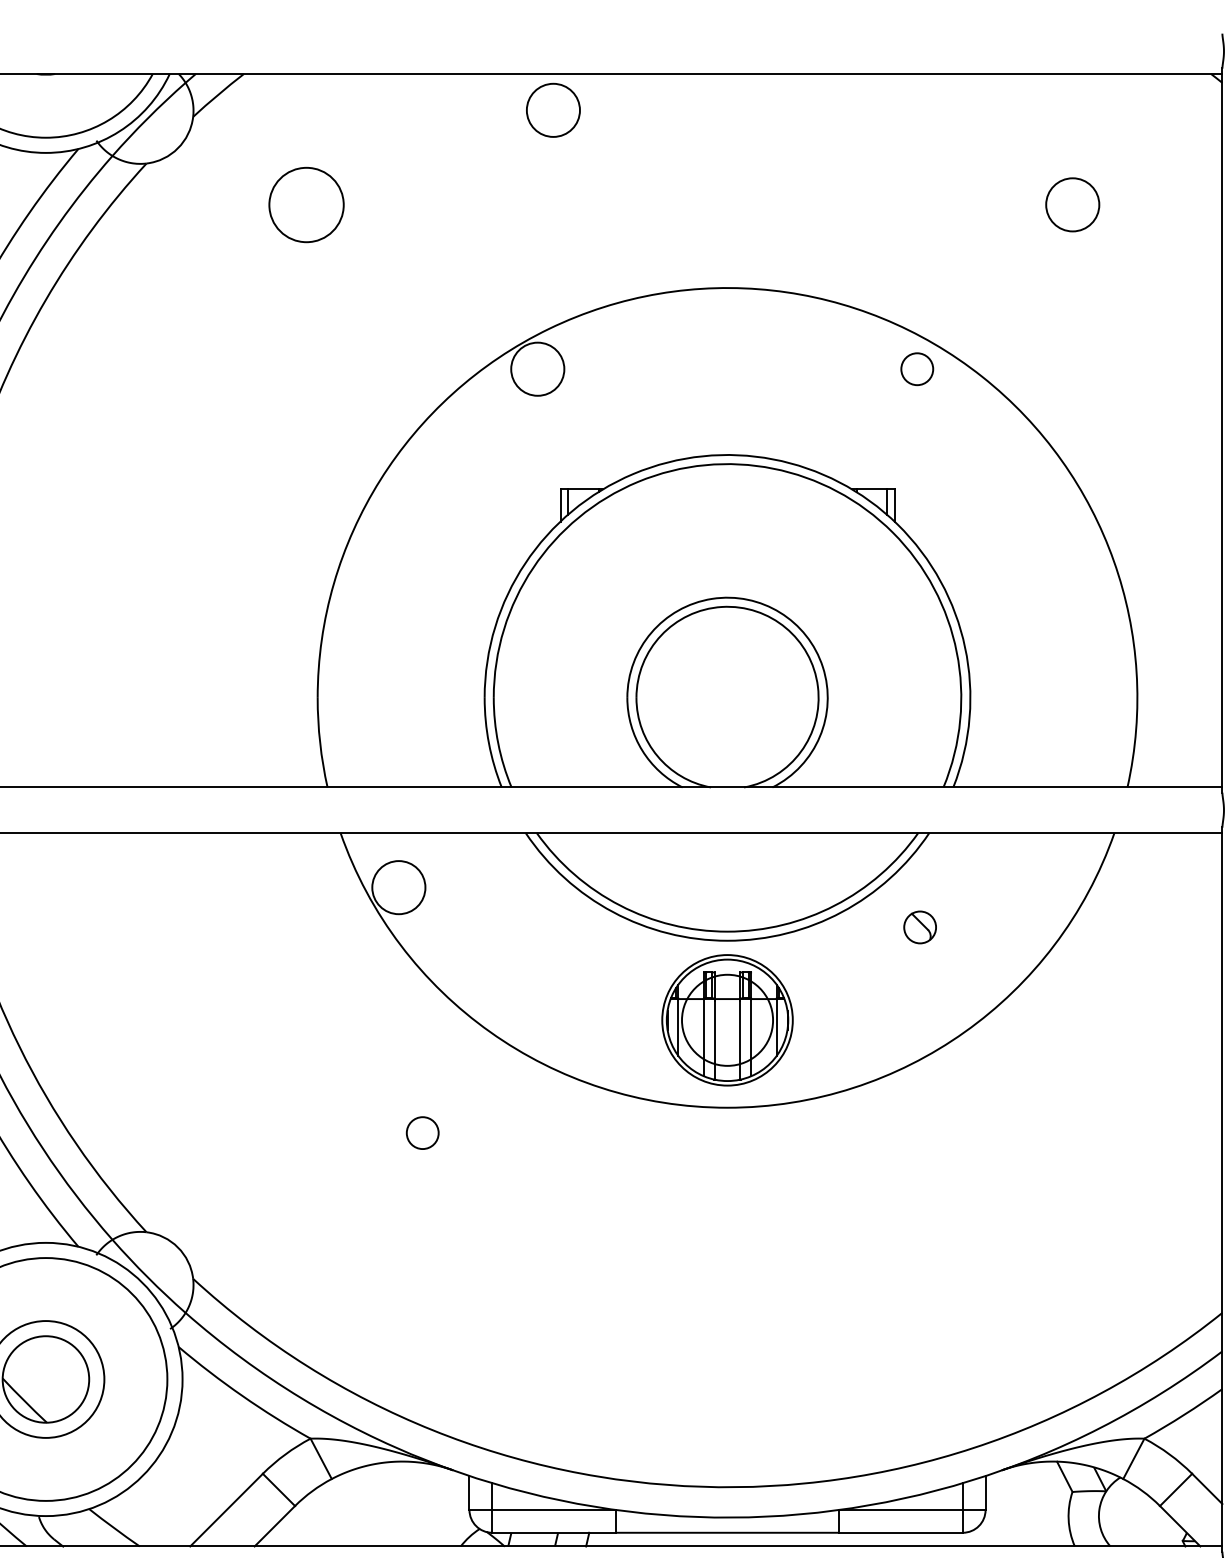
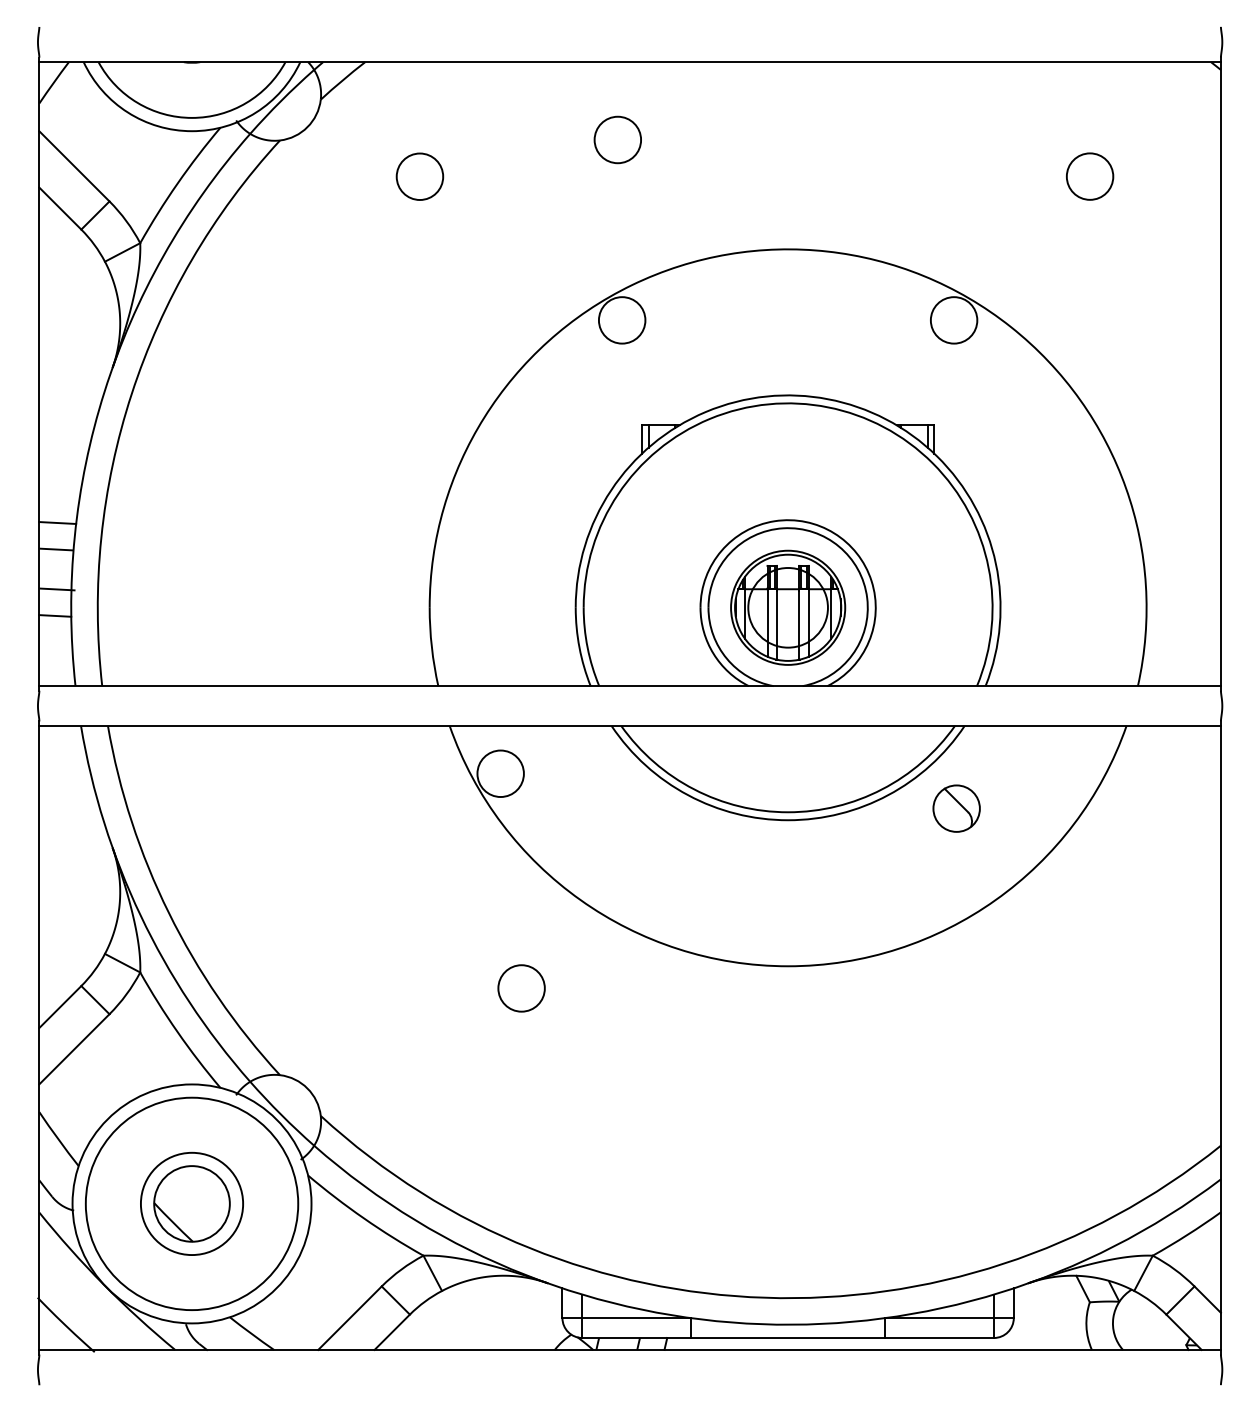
circle: (553, 109) -> (617, 139), moved
circle: (306, 204) -> (419, 176), size x0.71
circle: (916, 369) -> (953, 320), size x1.67
part: (920, 927) -> (956, 808), size x1.67
part: (727, 1019) -> (788, 607), moved
circle: (422, 1133) -> (521, 988), size x1.67

